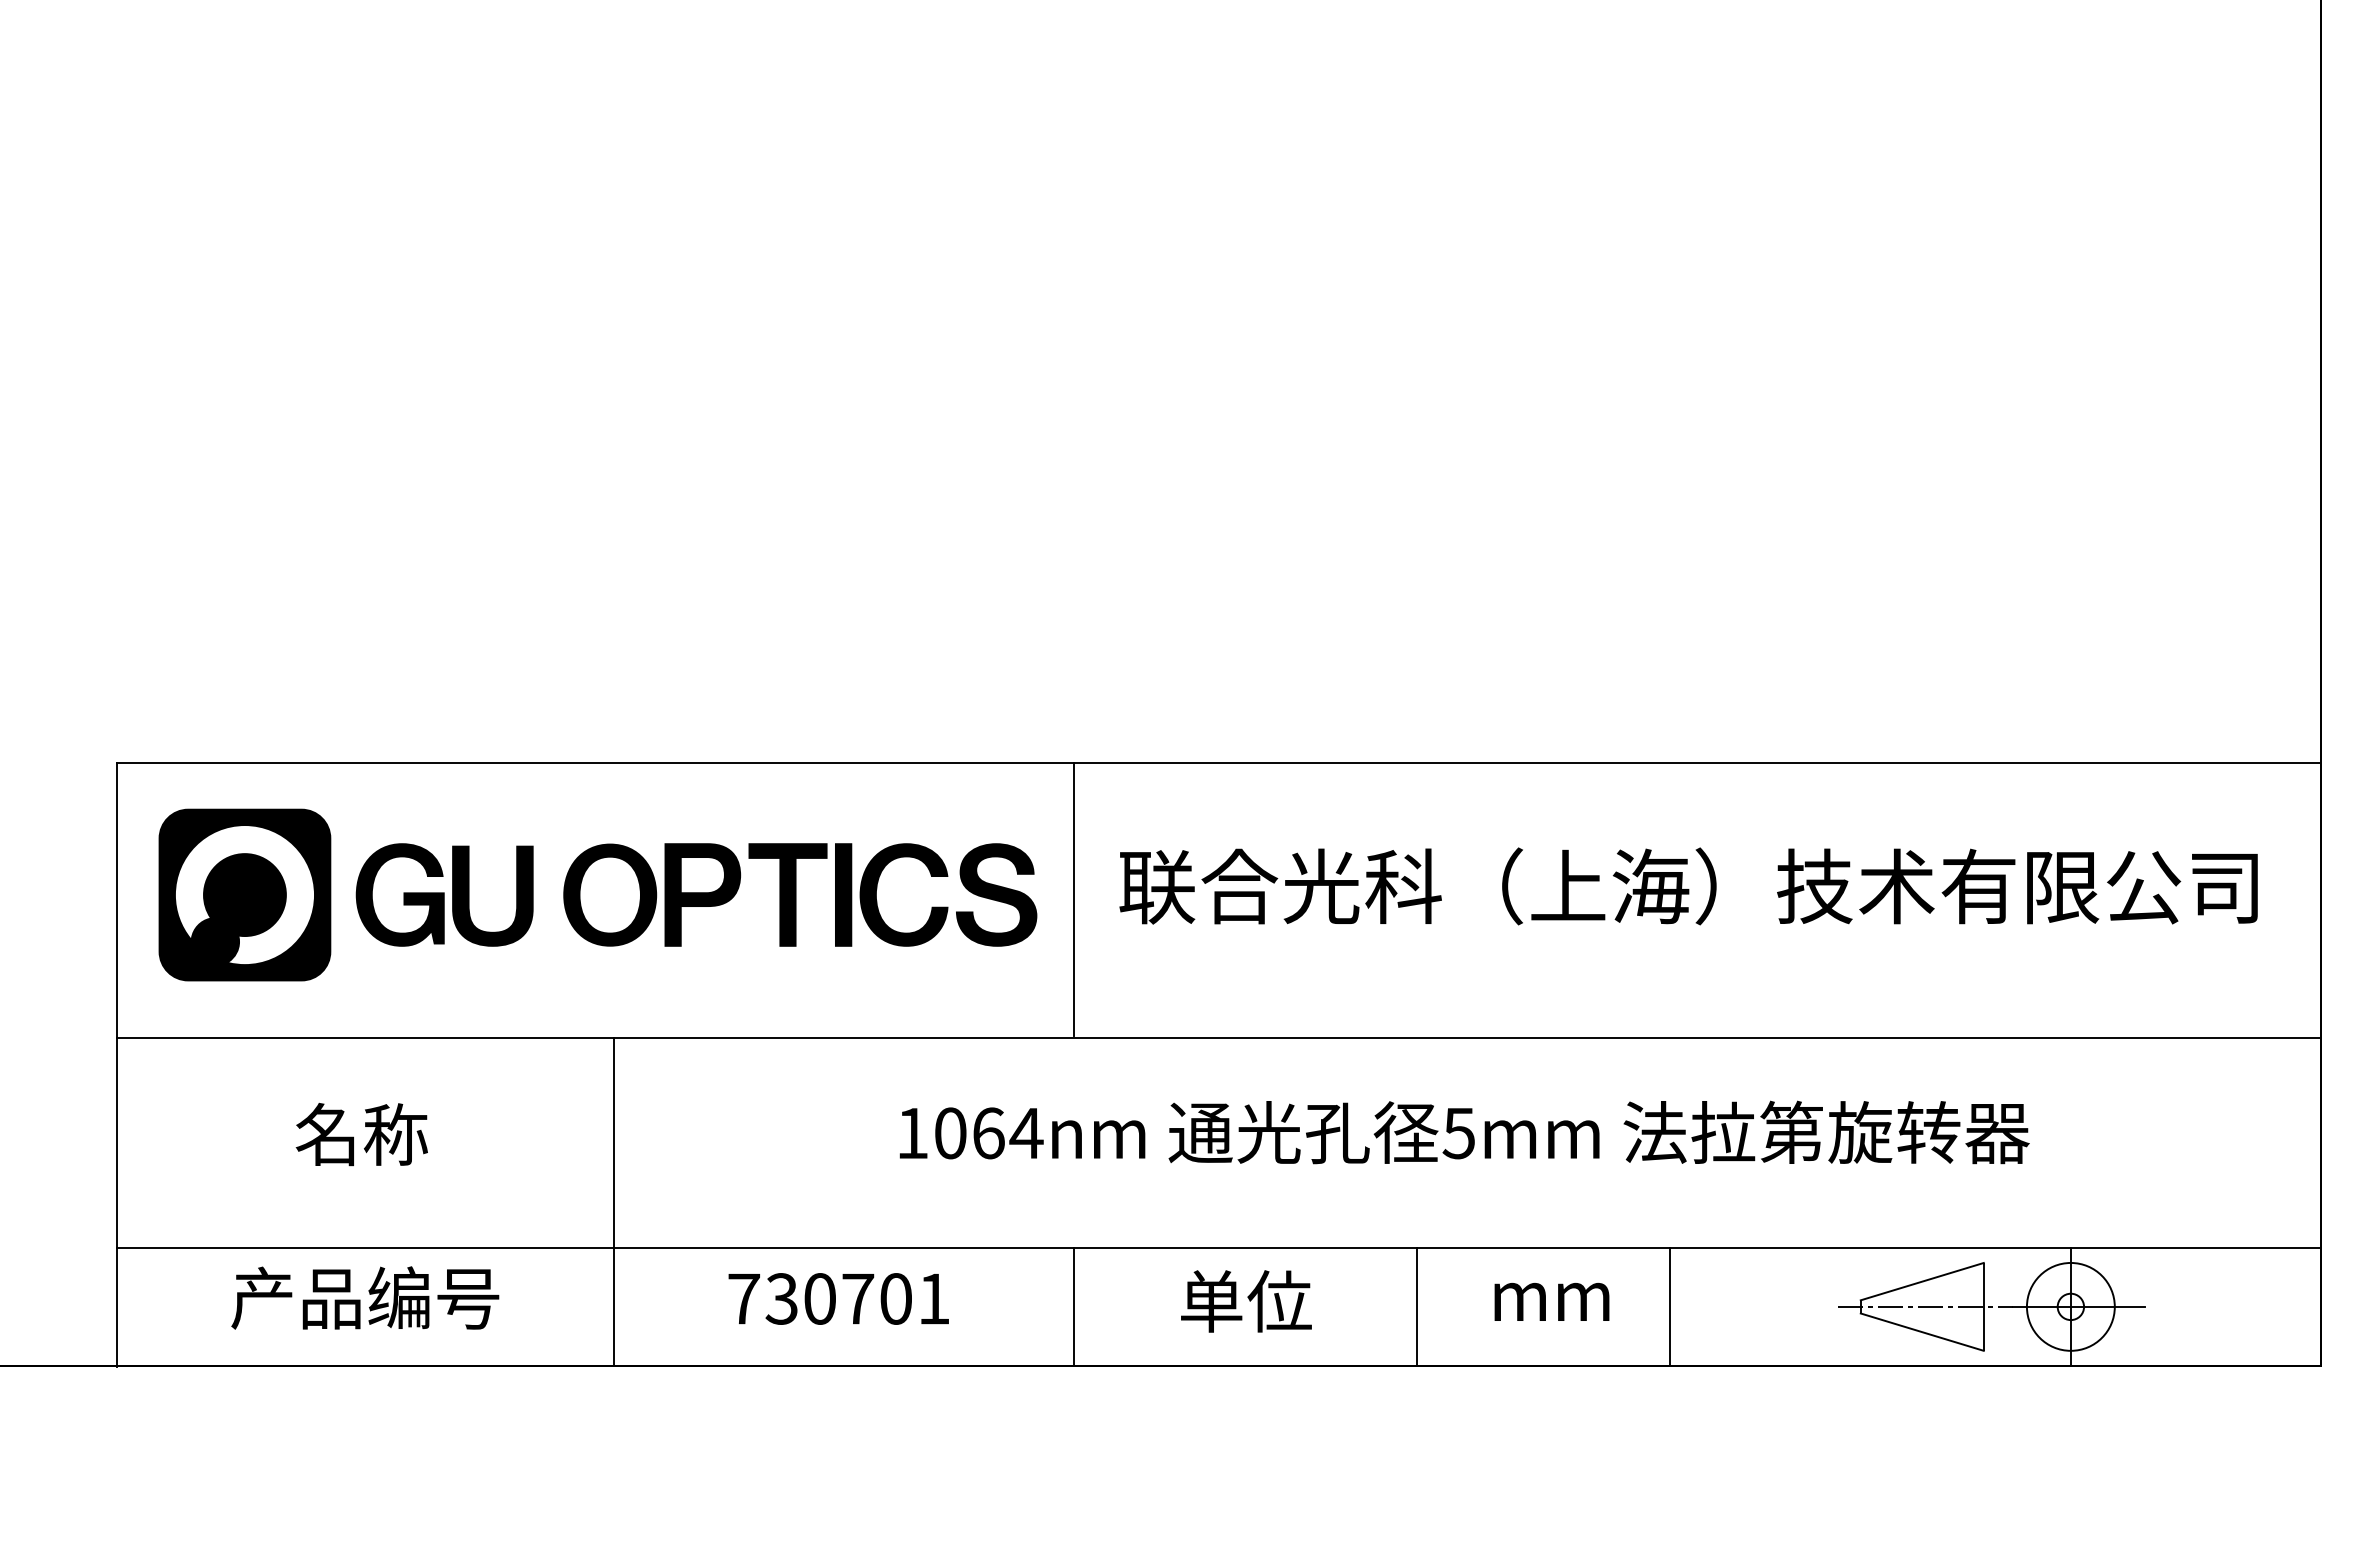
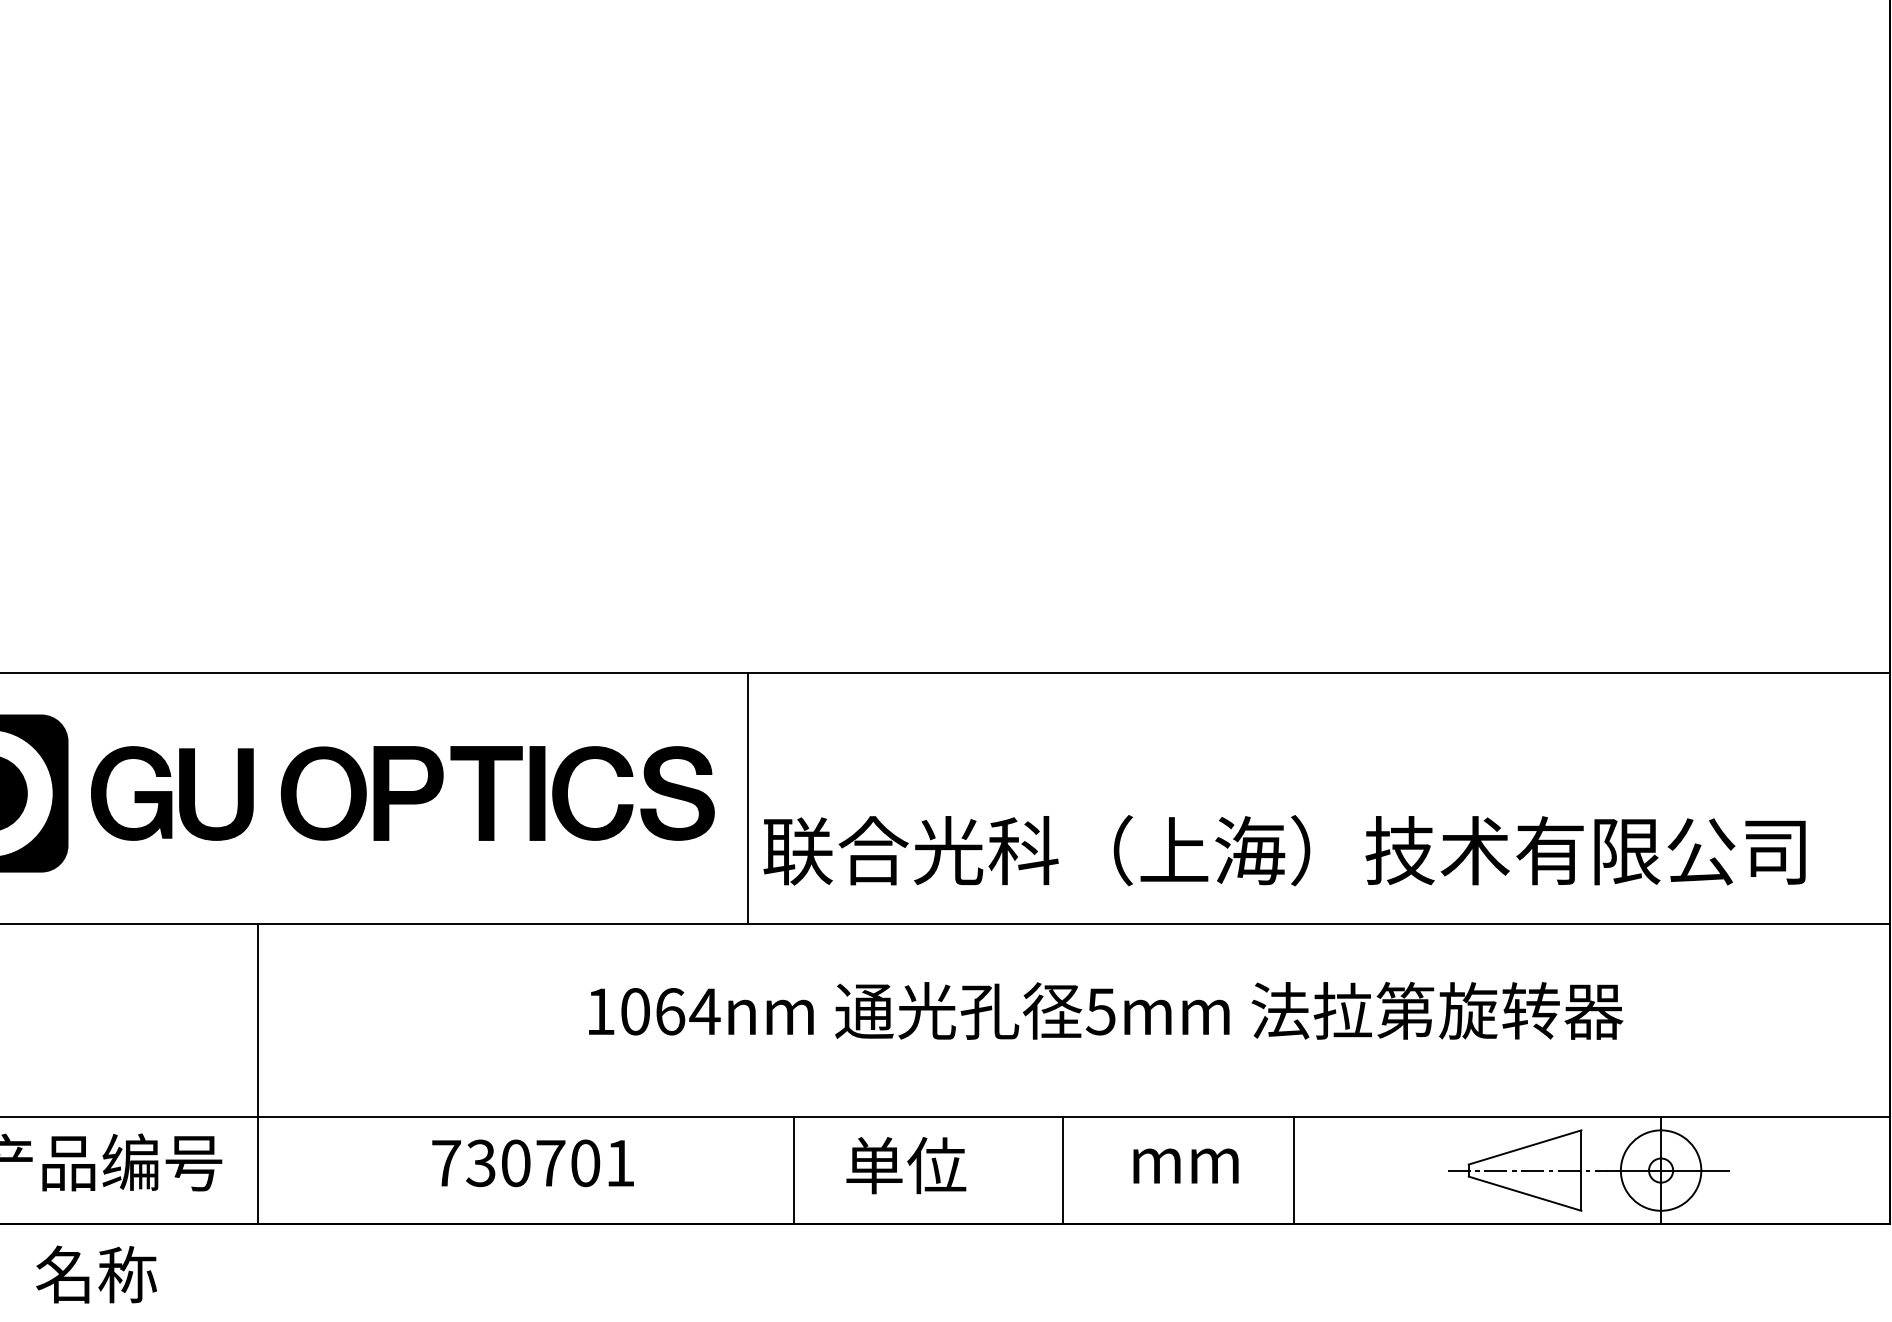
text: (1688, 886) -> (1284, 850), moved
text: (361, 1134) -> (96, 1274), moved
line: (614, 1201) -> (258, 1074), moved
line: (1073, 1306) -> (793, 1170), moved

